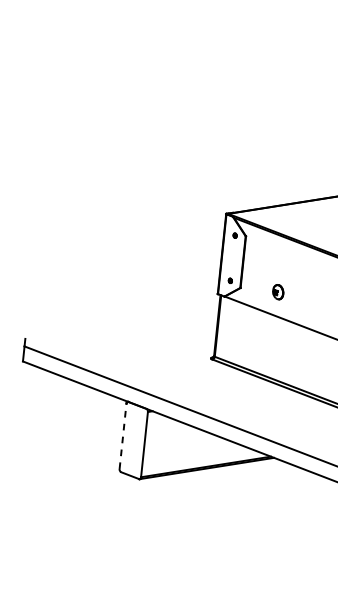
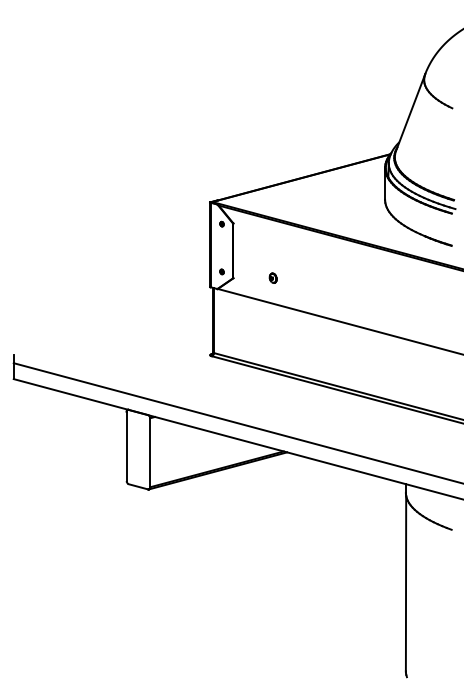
part: (277, 291) -> (272, 277), size x0.62
line: (122, 436) -> (126, 446), dashed -> solid

